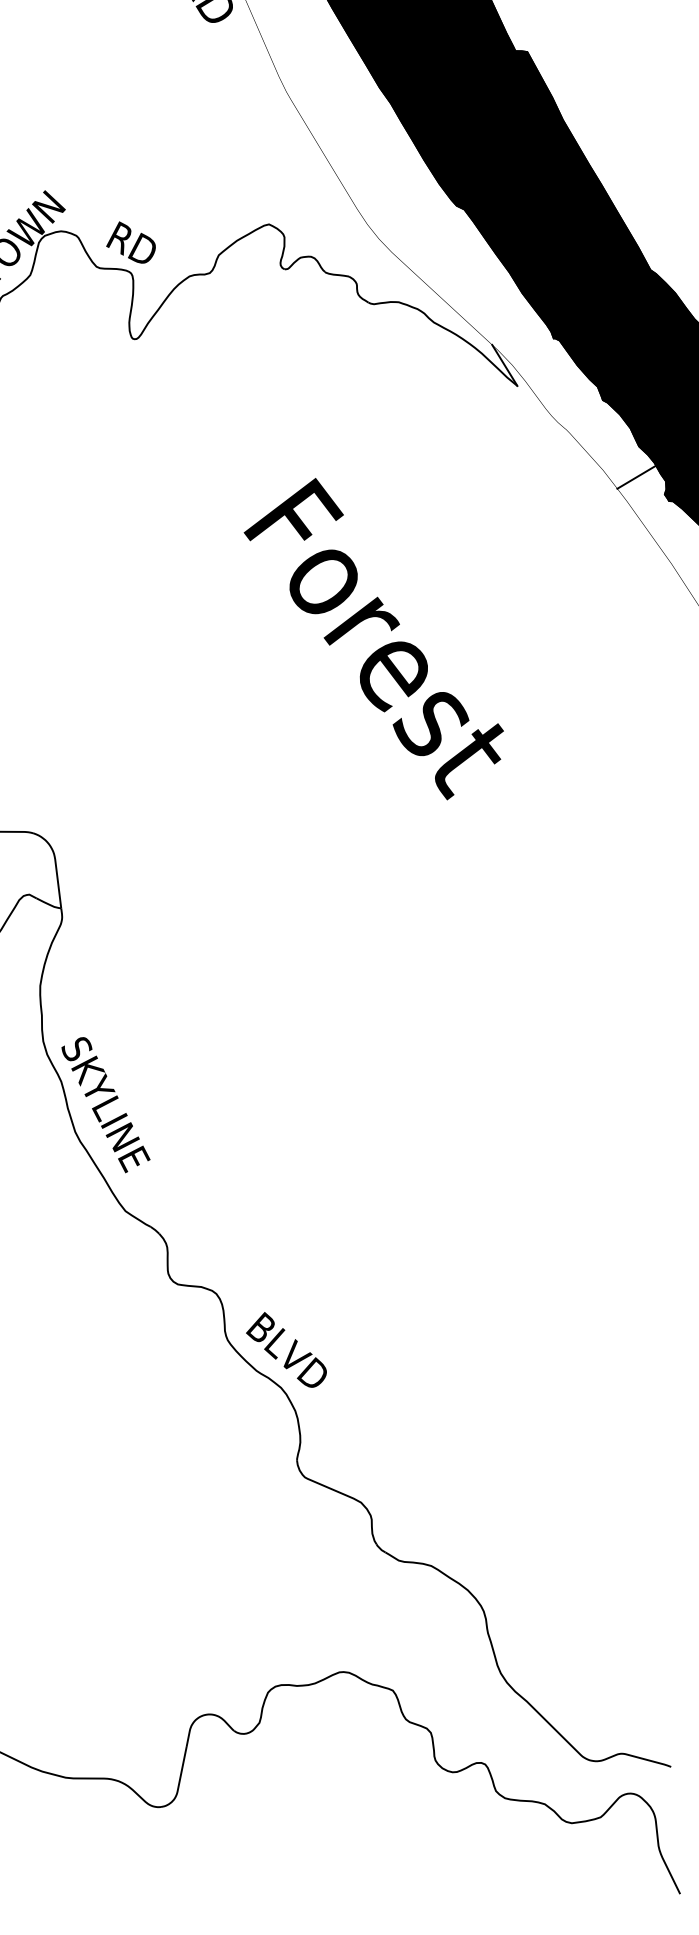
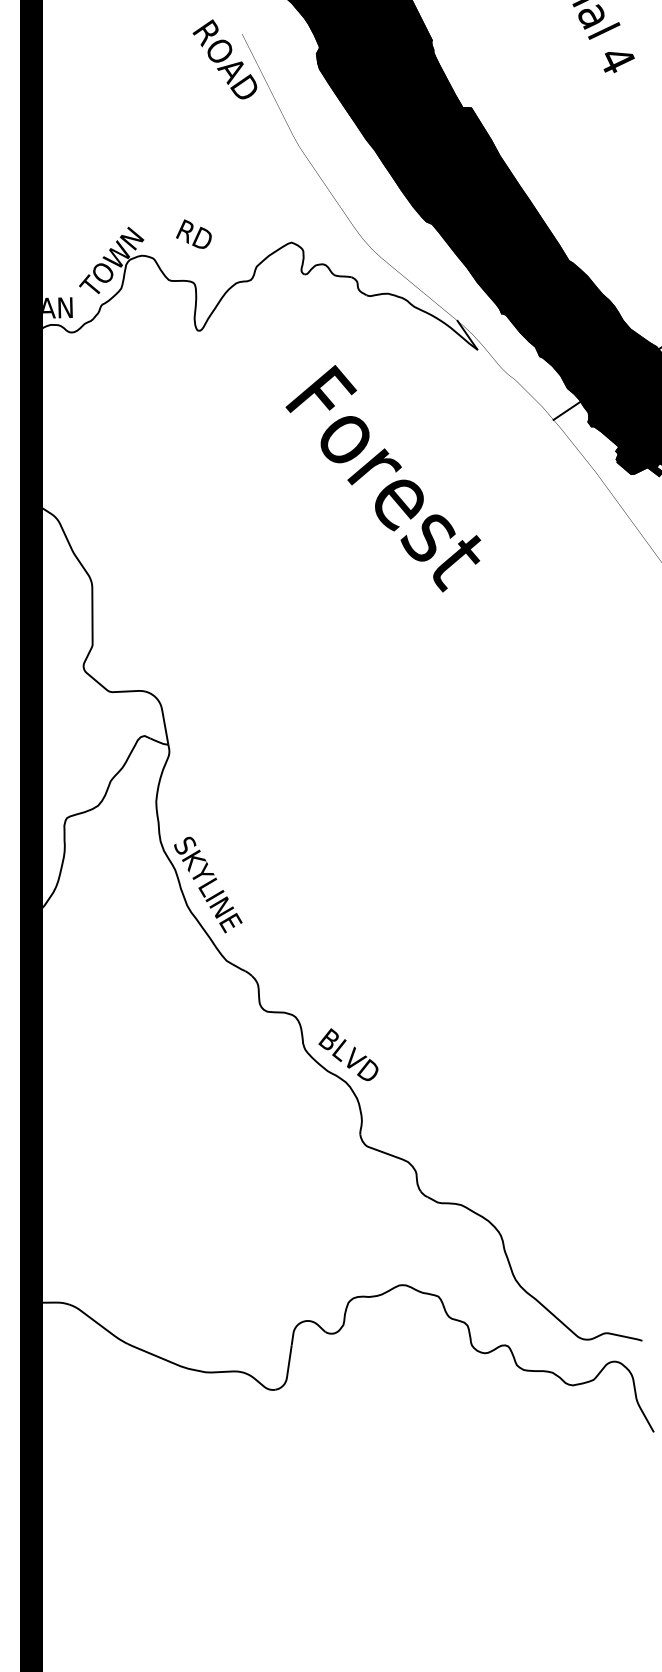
text: (130, 241) -> (193, 233), moved
text: (373, 638) -> (383, 478), moved

